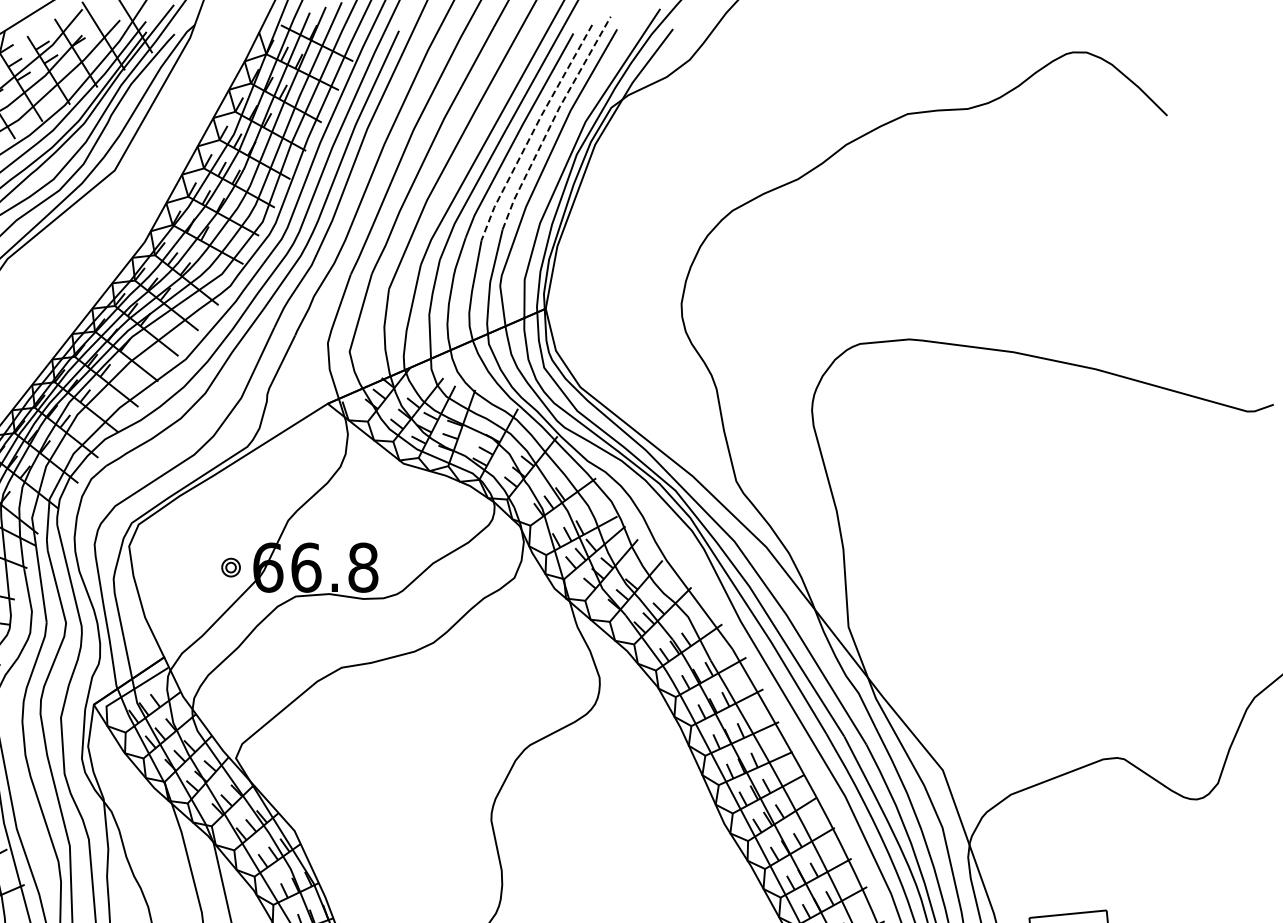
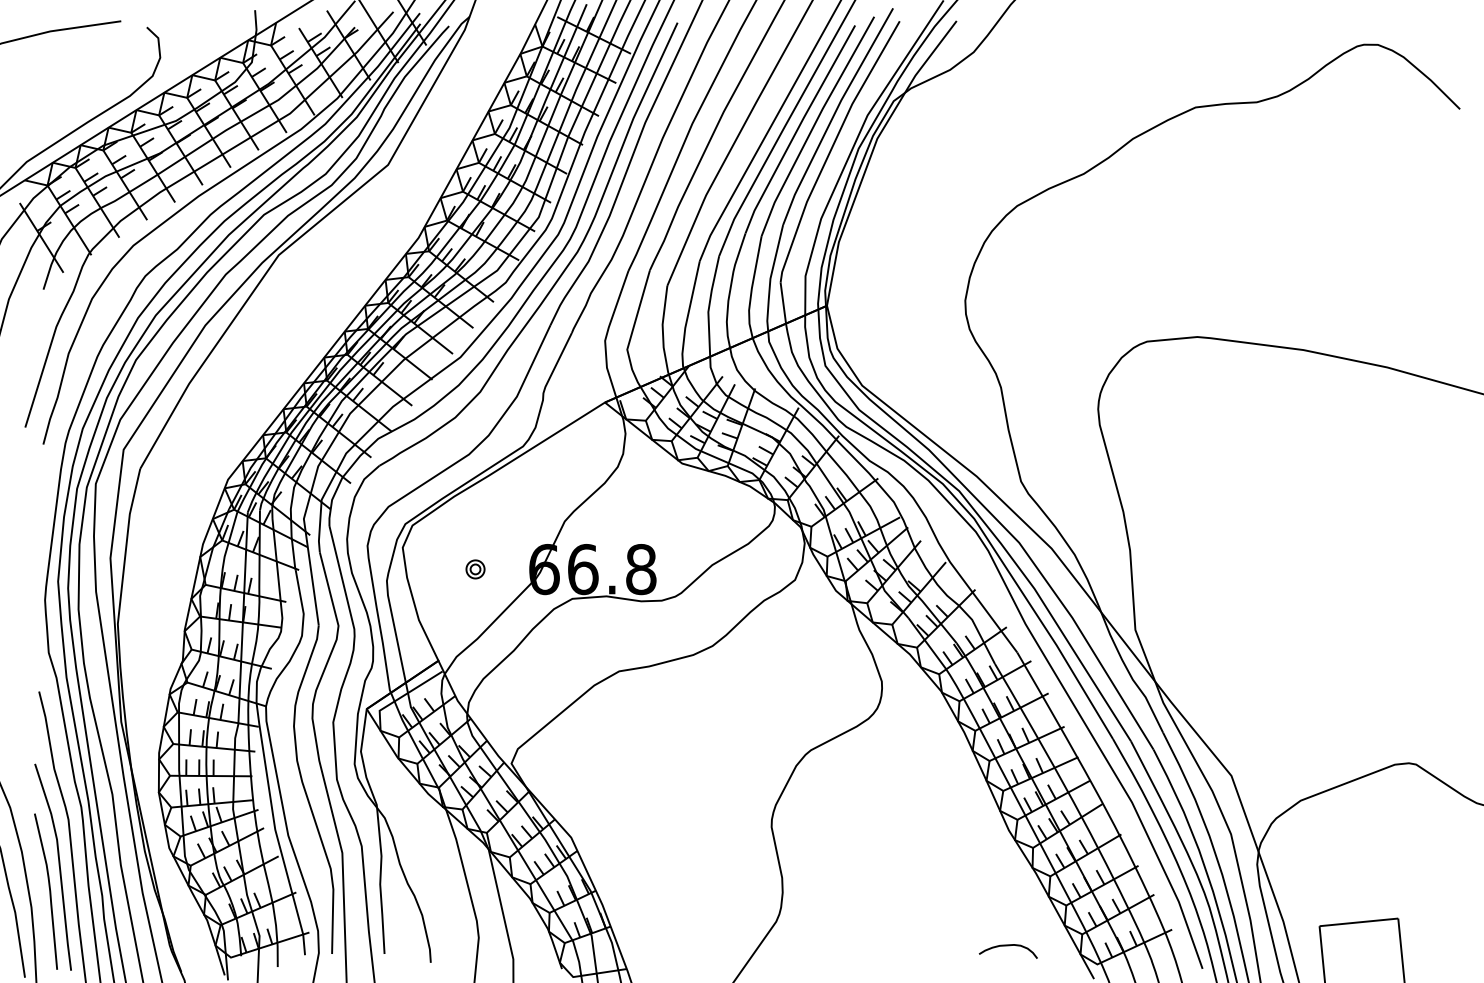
line: (553, 120) -> (834, 114), dashed -> solid
line: (533, 131) -> (814, 125), dashed -> solid
part: (231, 567) -> (475, 569), moved

